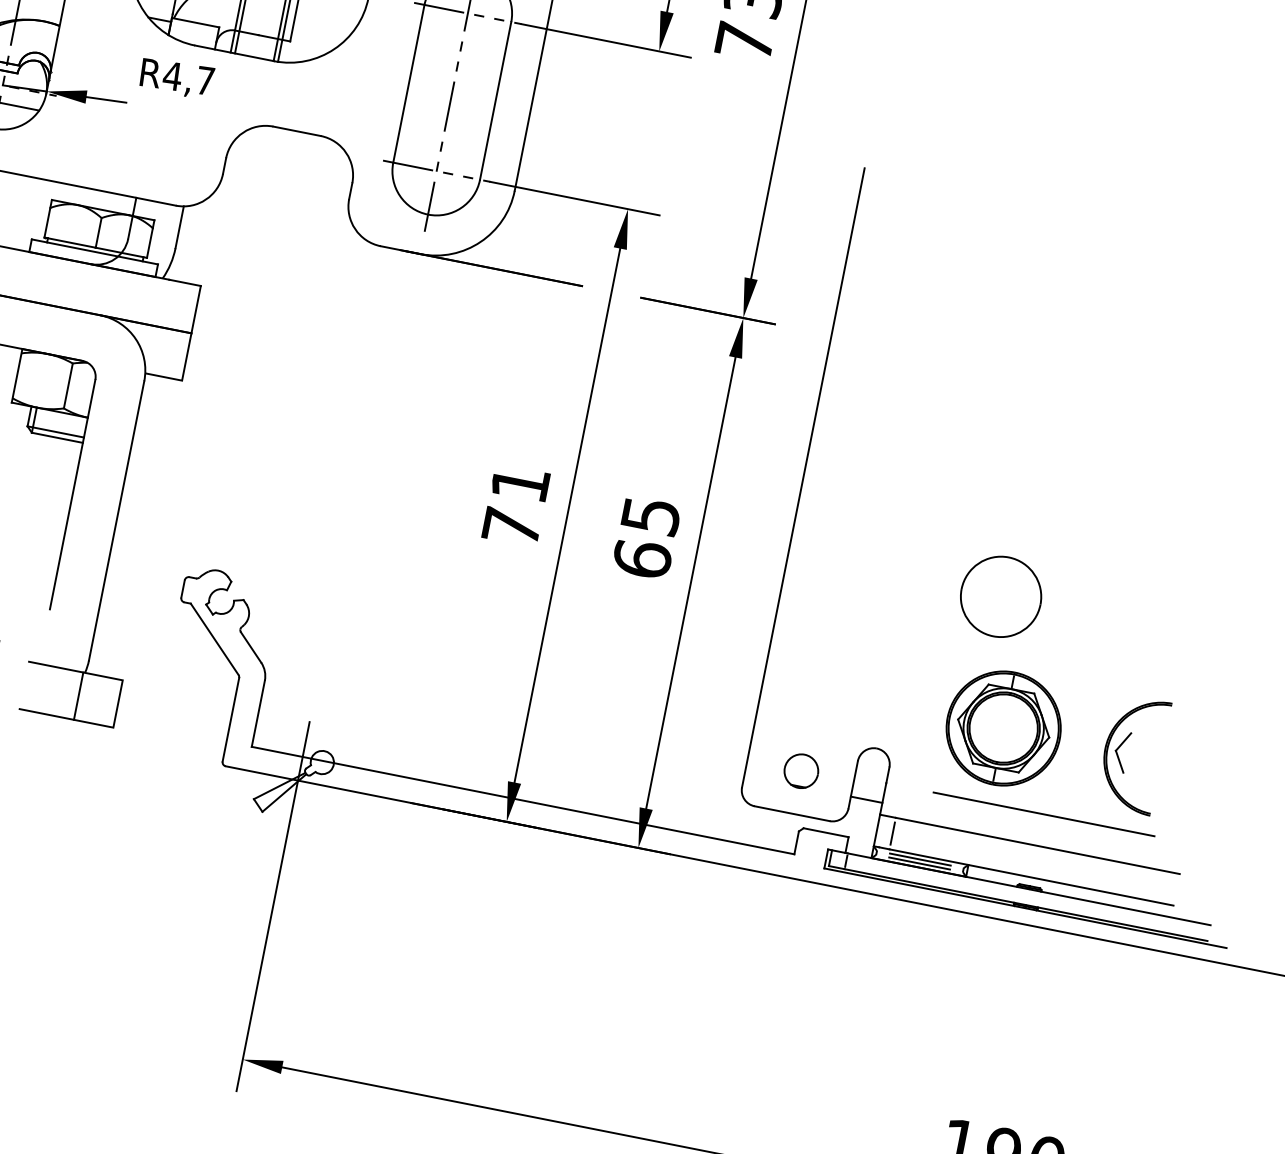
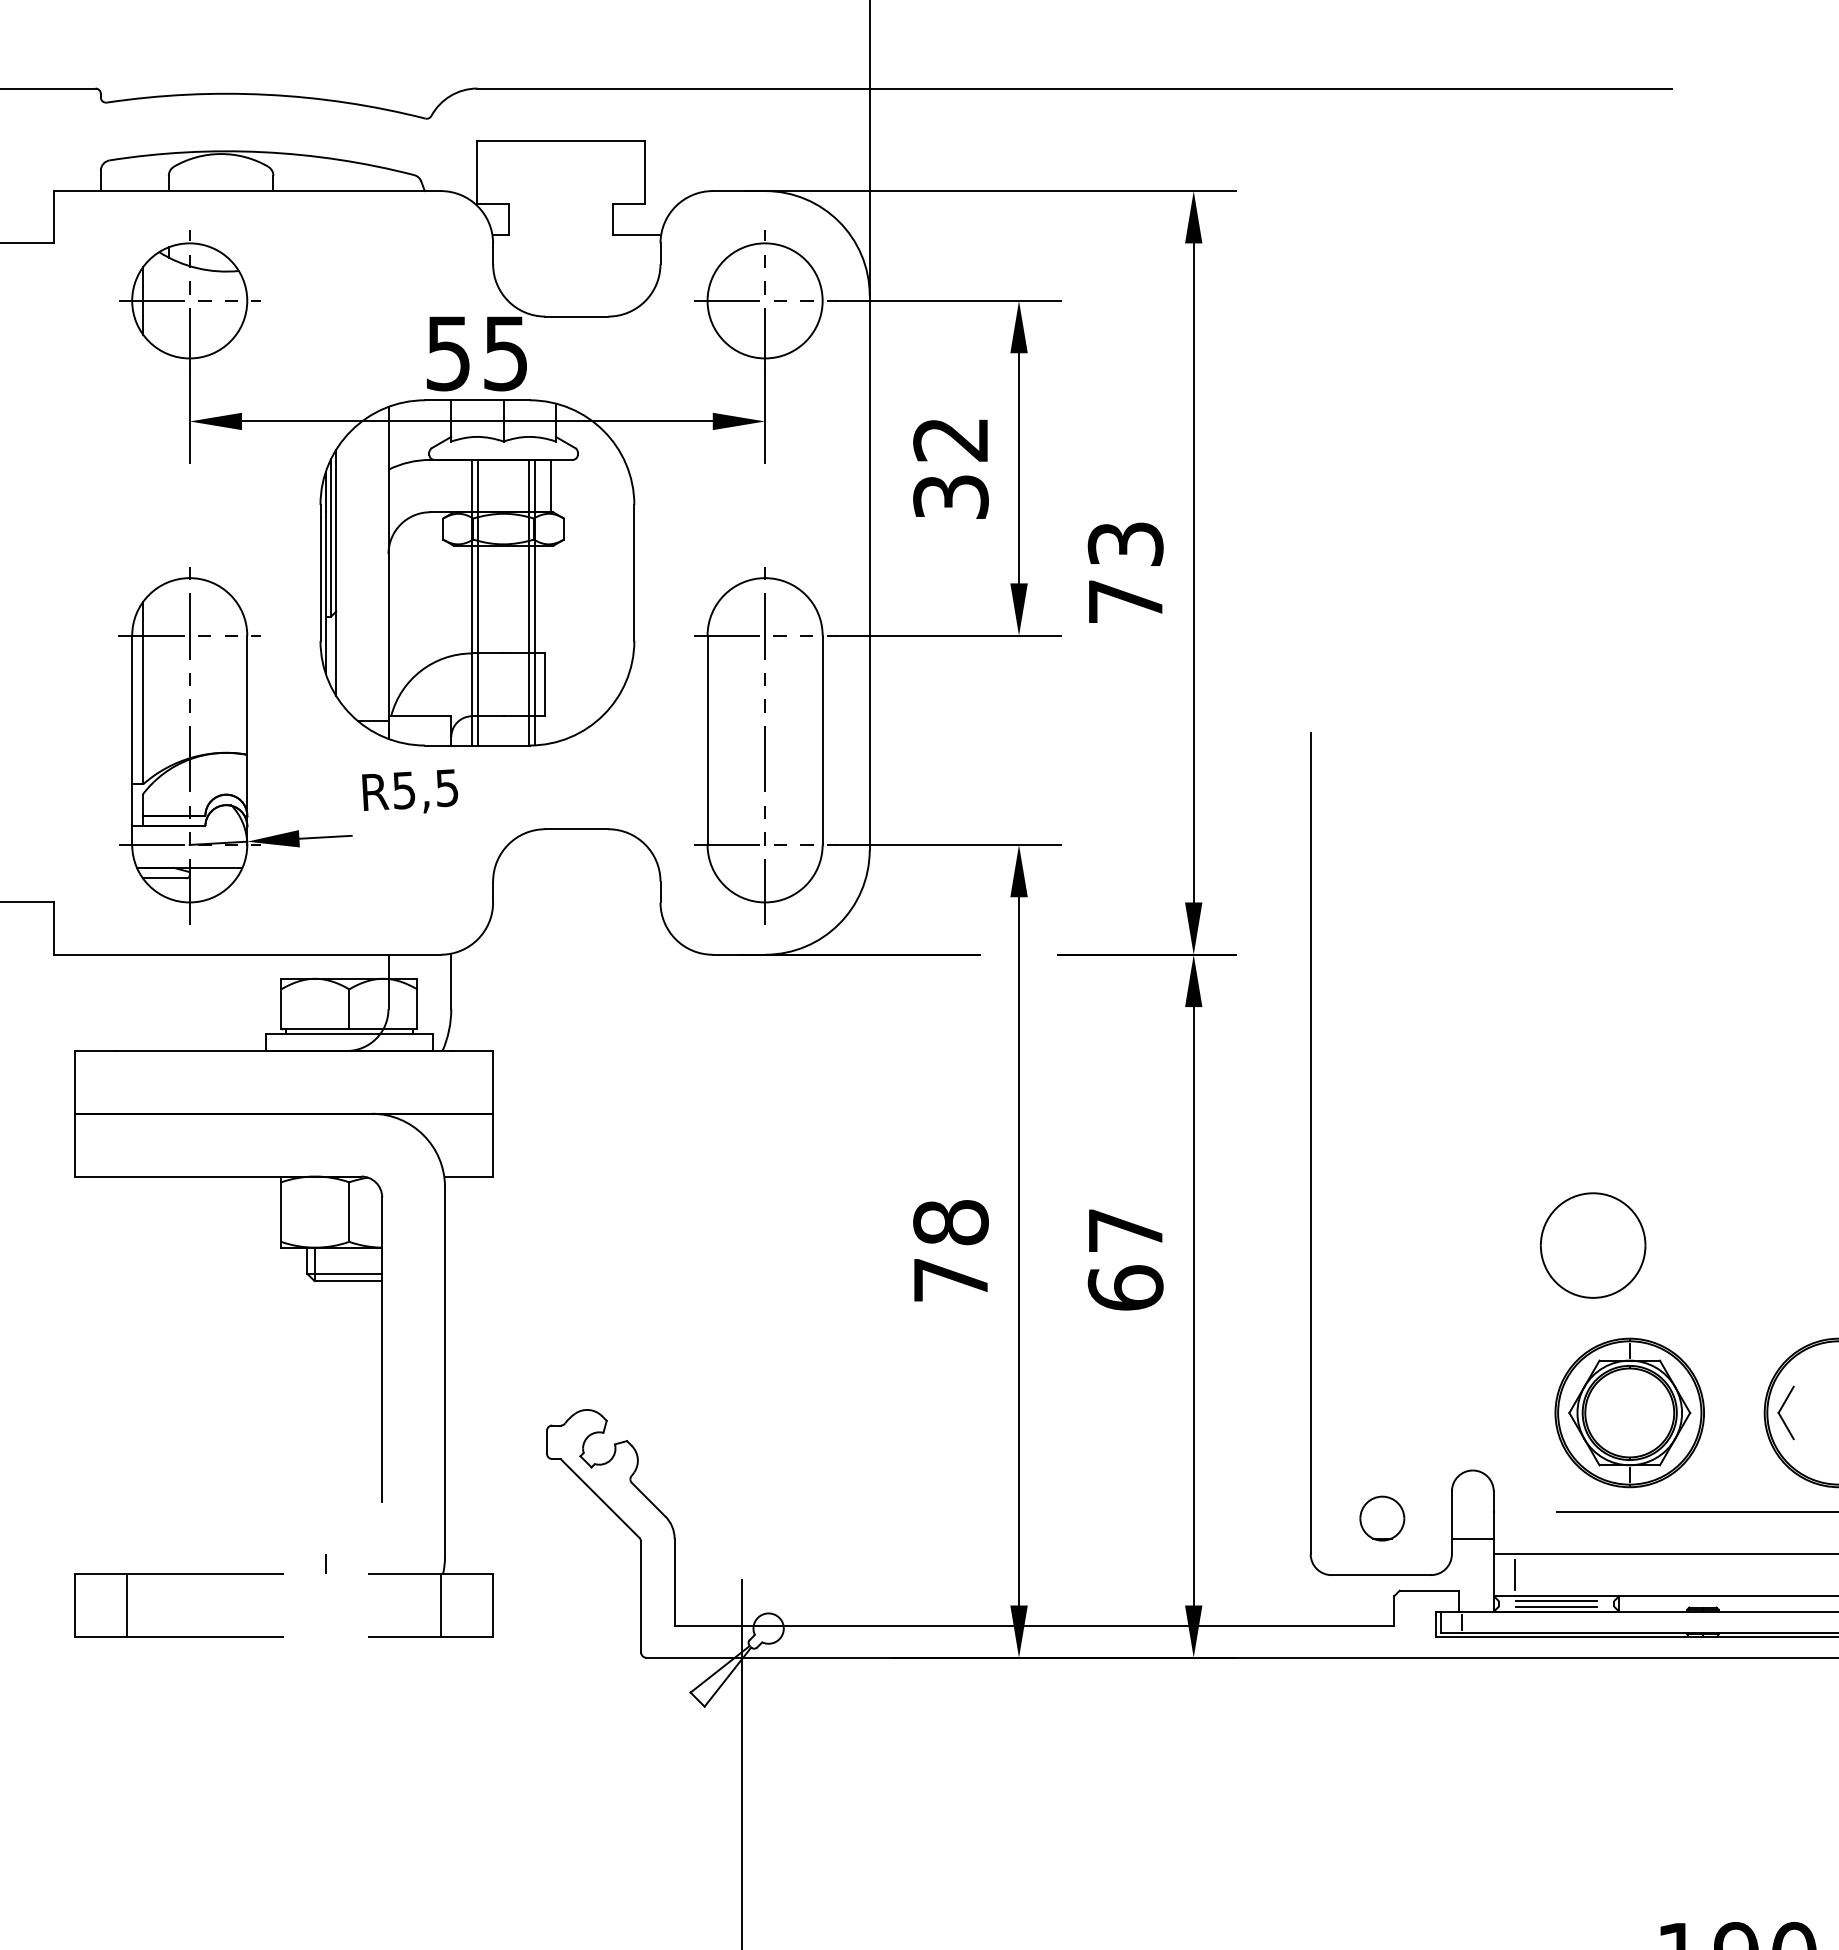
text: (188, 78) -> (425, 789), R4,7 -> R5,5
text: (520, 483) -> (950, 1222), 71 -> 78
text: (651, 515) -> (1126, 1230), 65 -> 67

